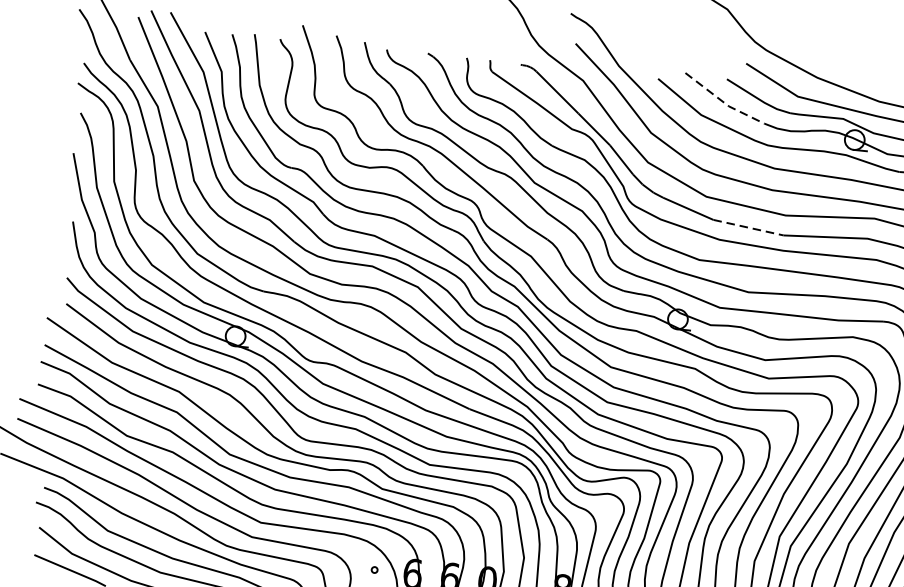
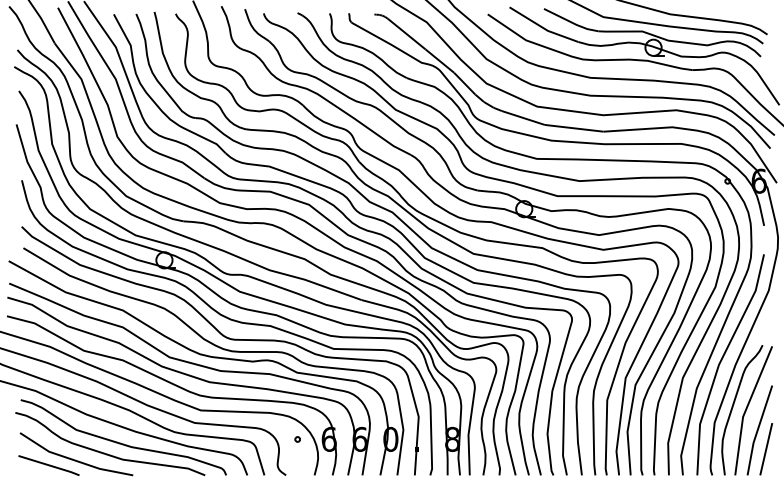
line: (722, 101) -> (542, 27), dashed -> solid
line: (748, 227) -> (574, 128), dashed -> solid

